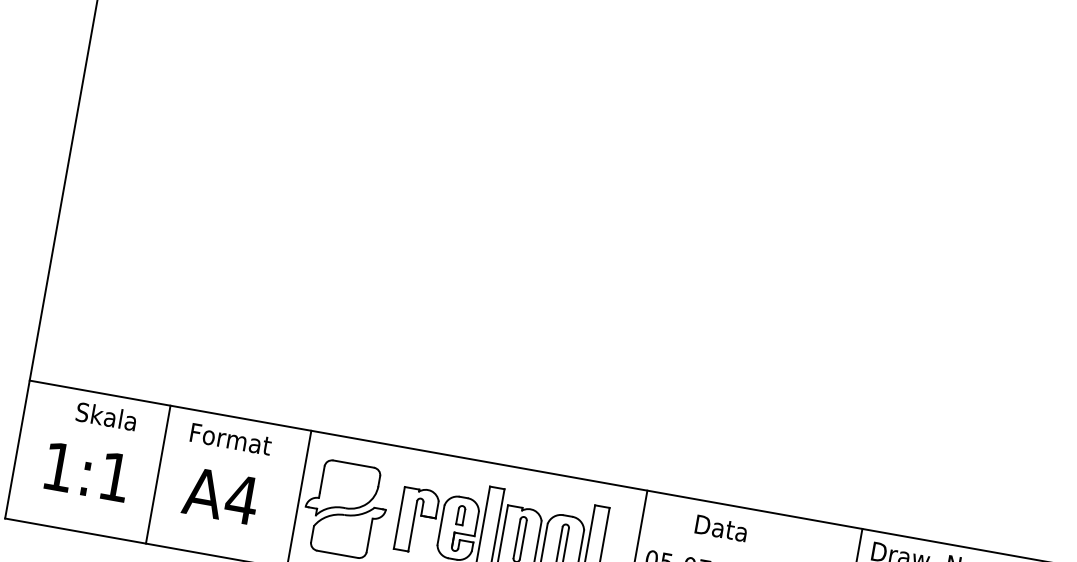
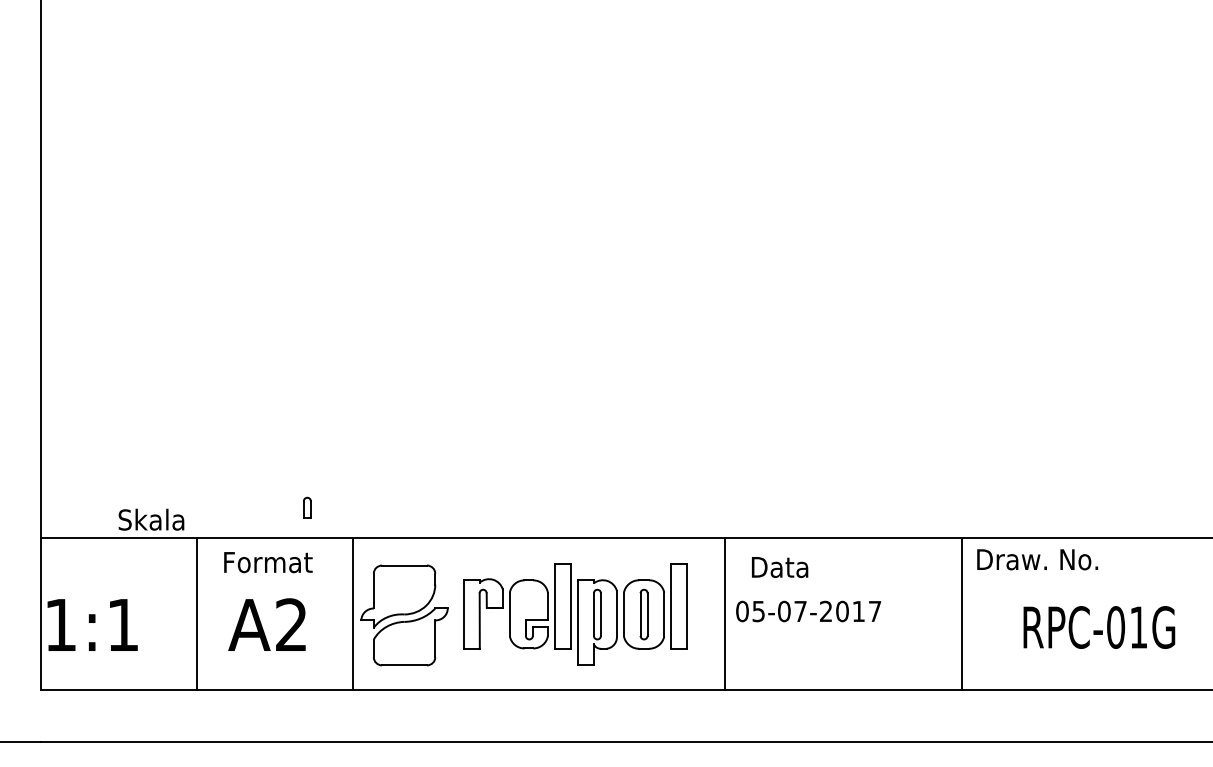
text: (106, 416) -> (151, 519), moved
text: (87, 471) -> (92, 624), moved
text: (241, 499) -> (291, 624), A4 -> A2
part: (461, 514) -> (307, 507), moved
text: (721, 528) -> (780, 567), moved

